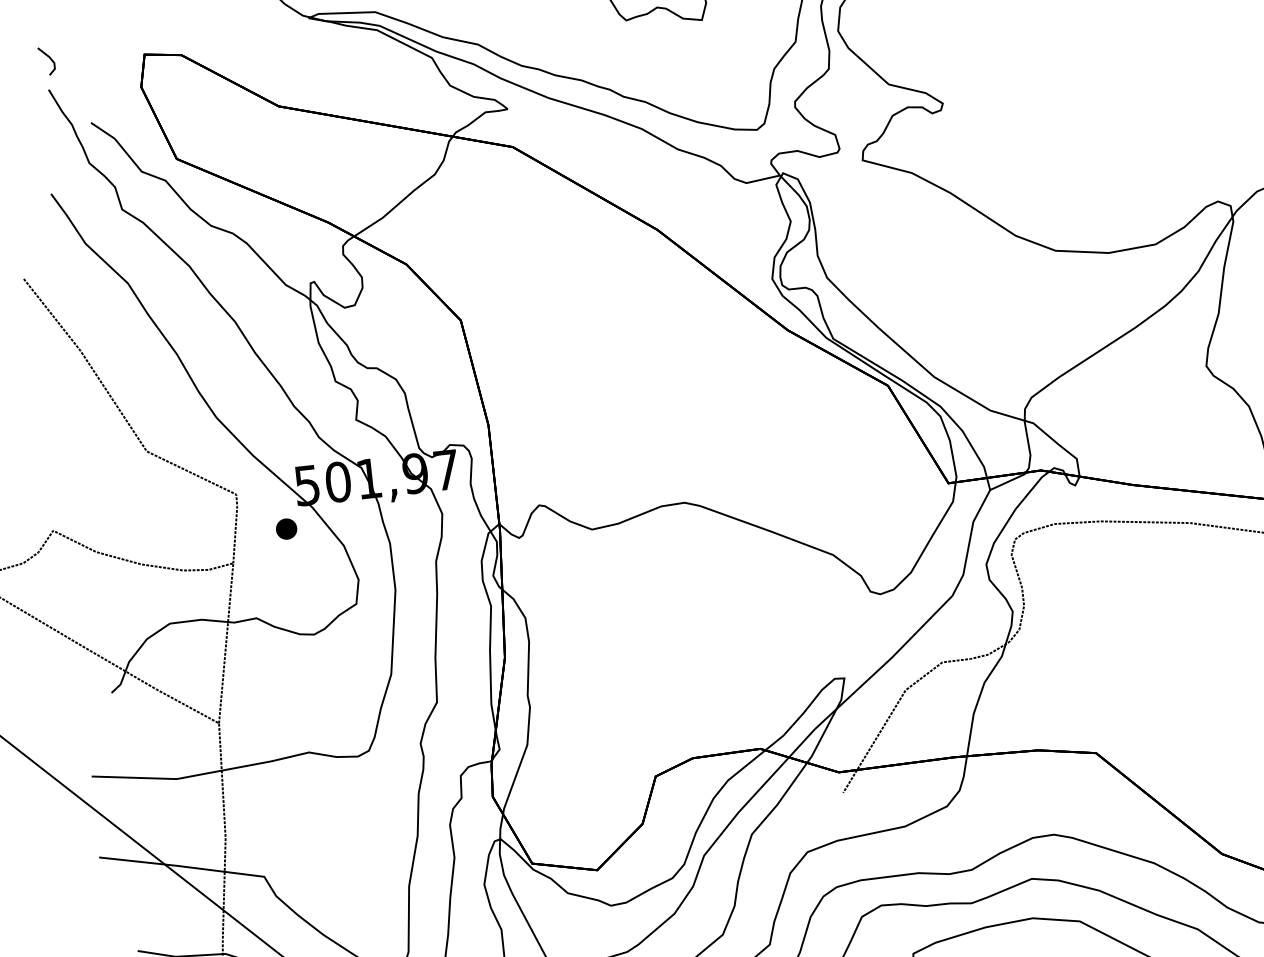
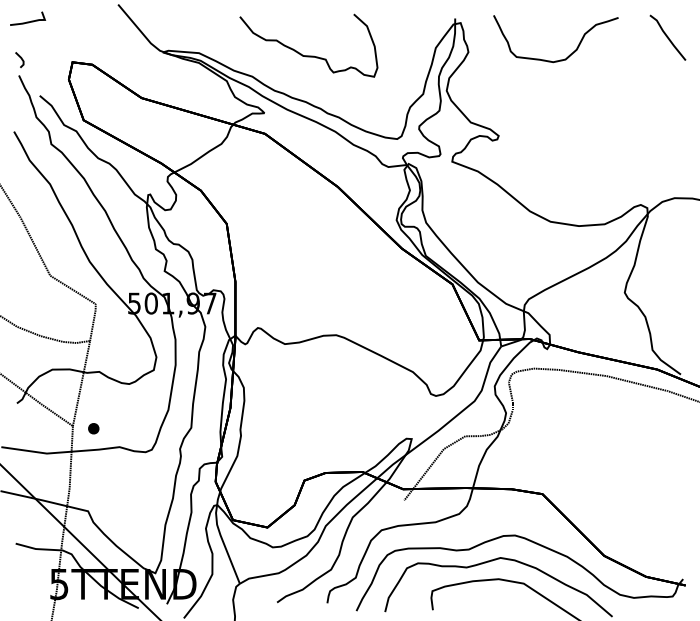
part: (286, 528) -> (93, 428), moved

